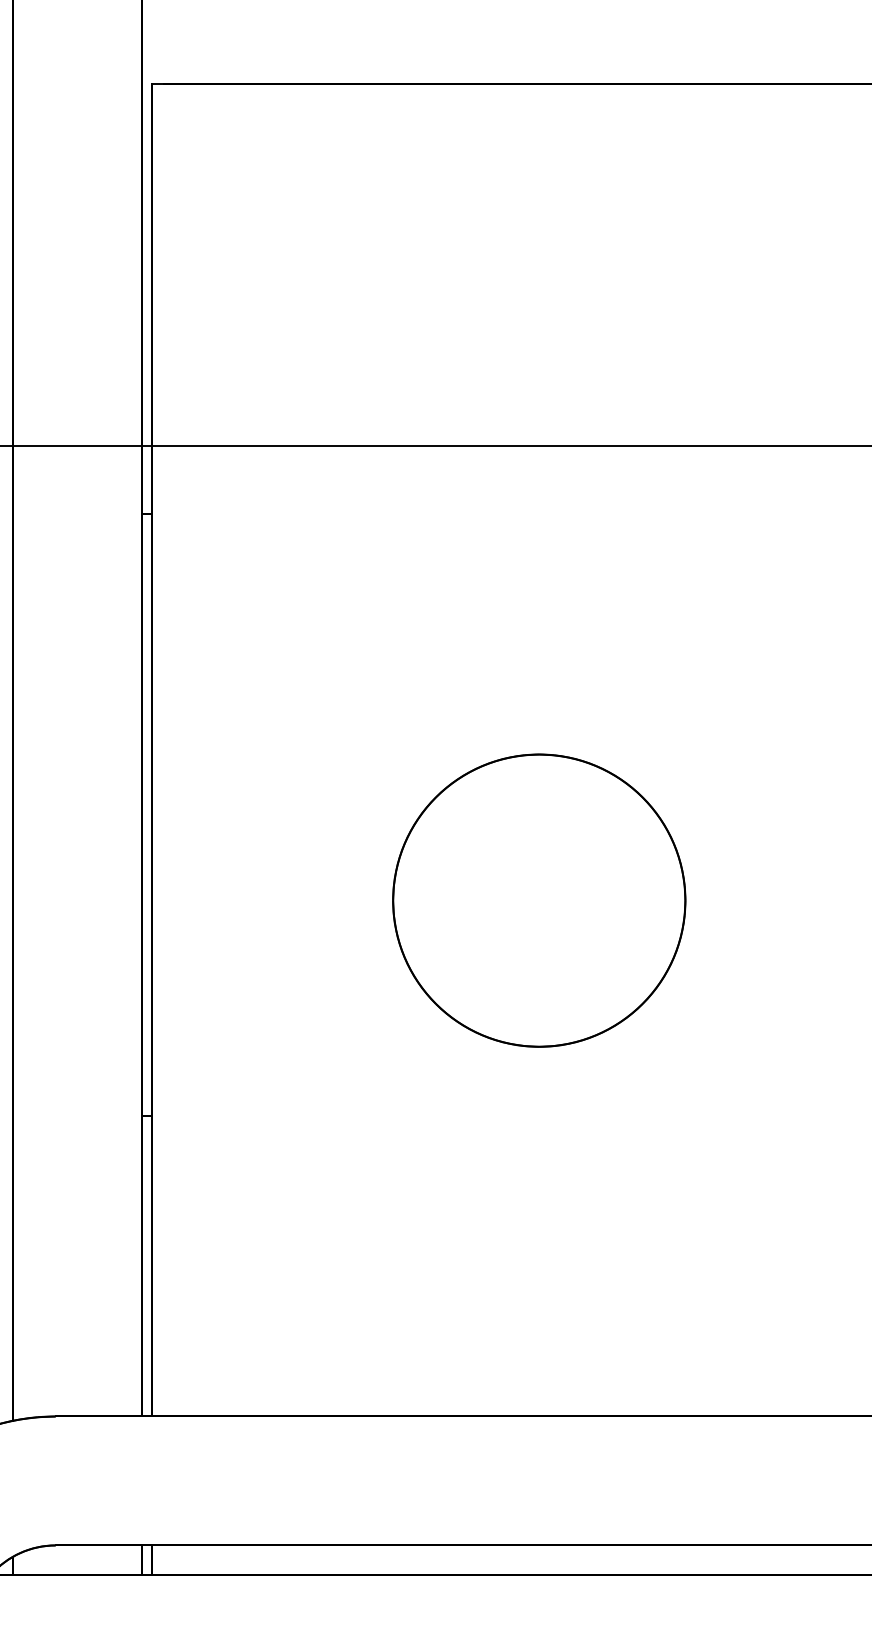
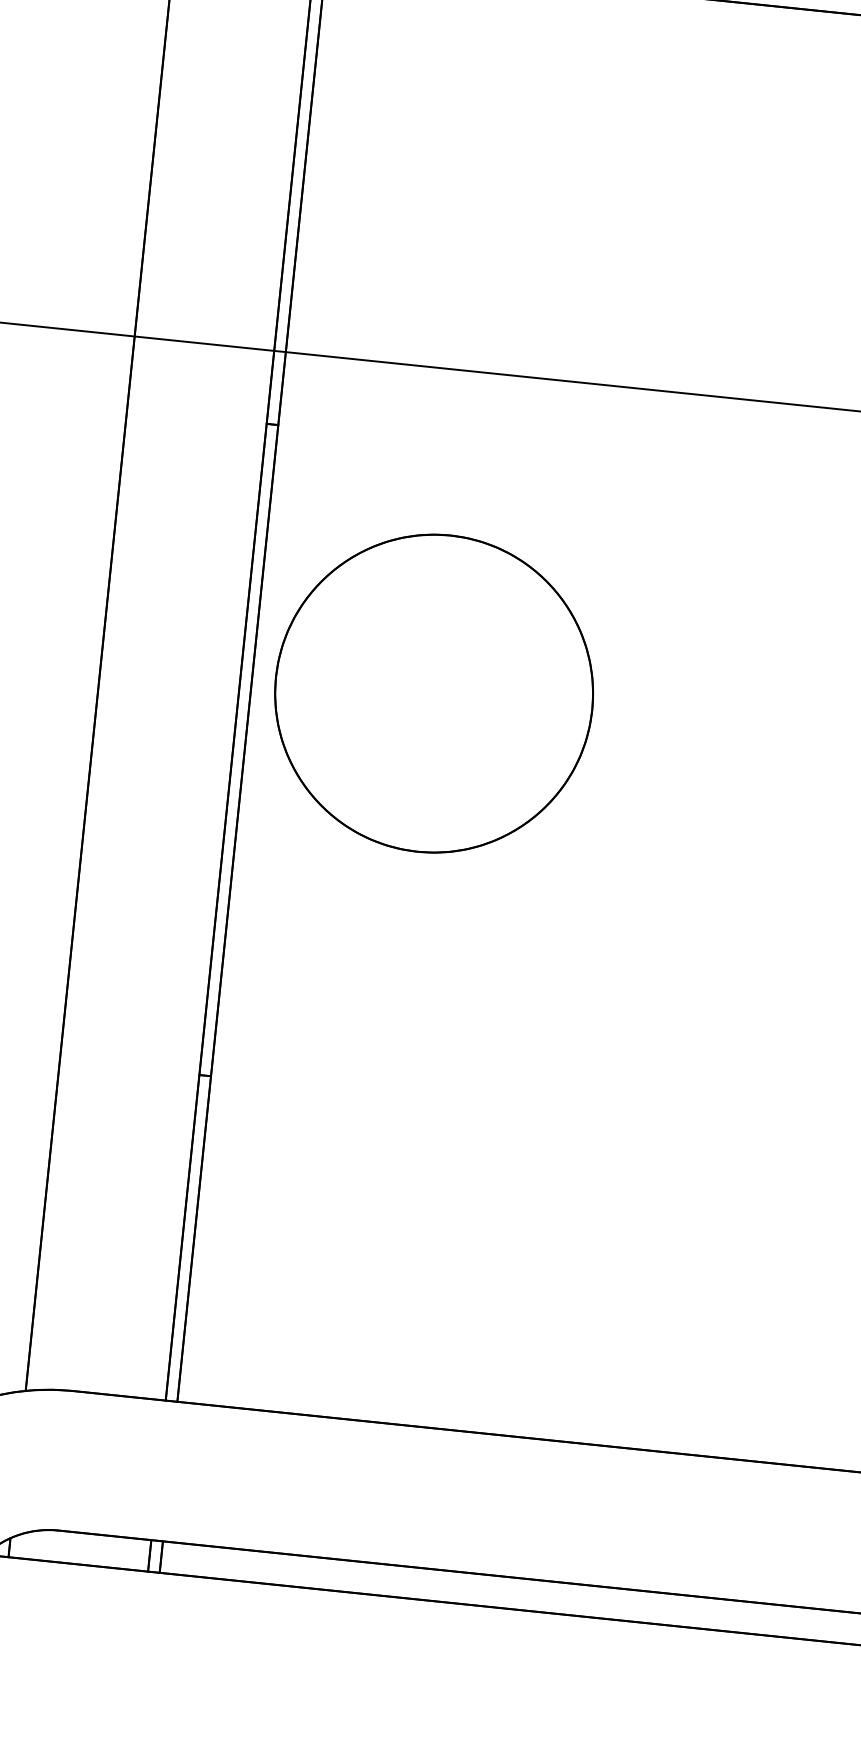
circle: (539, 900) -> (434, 693), moved

